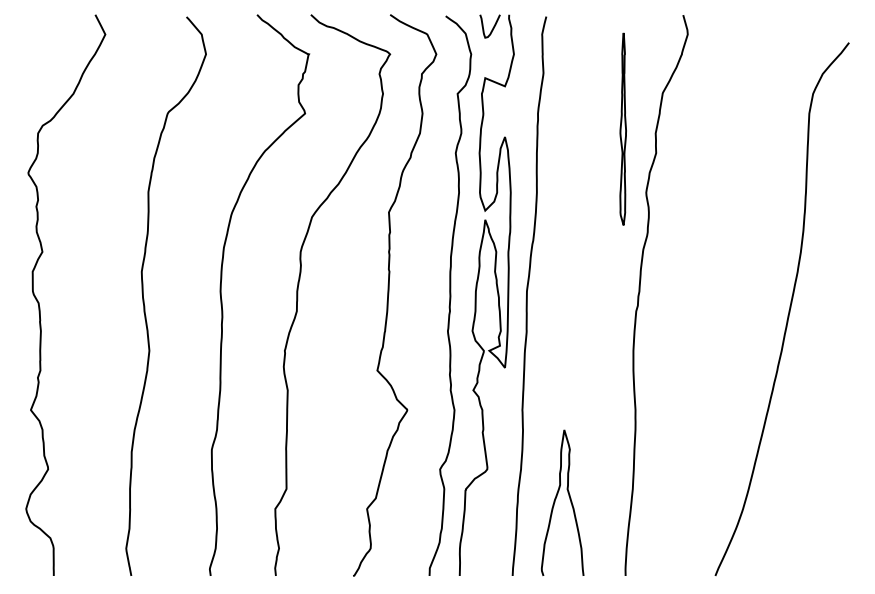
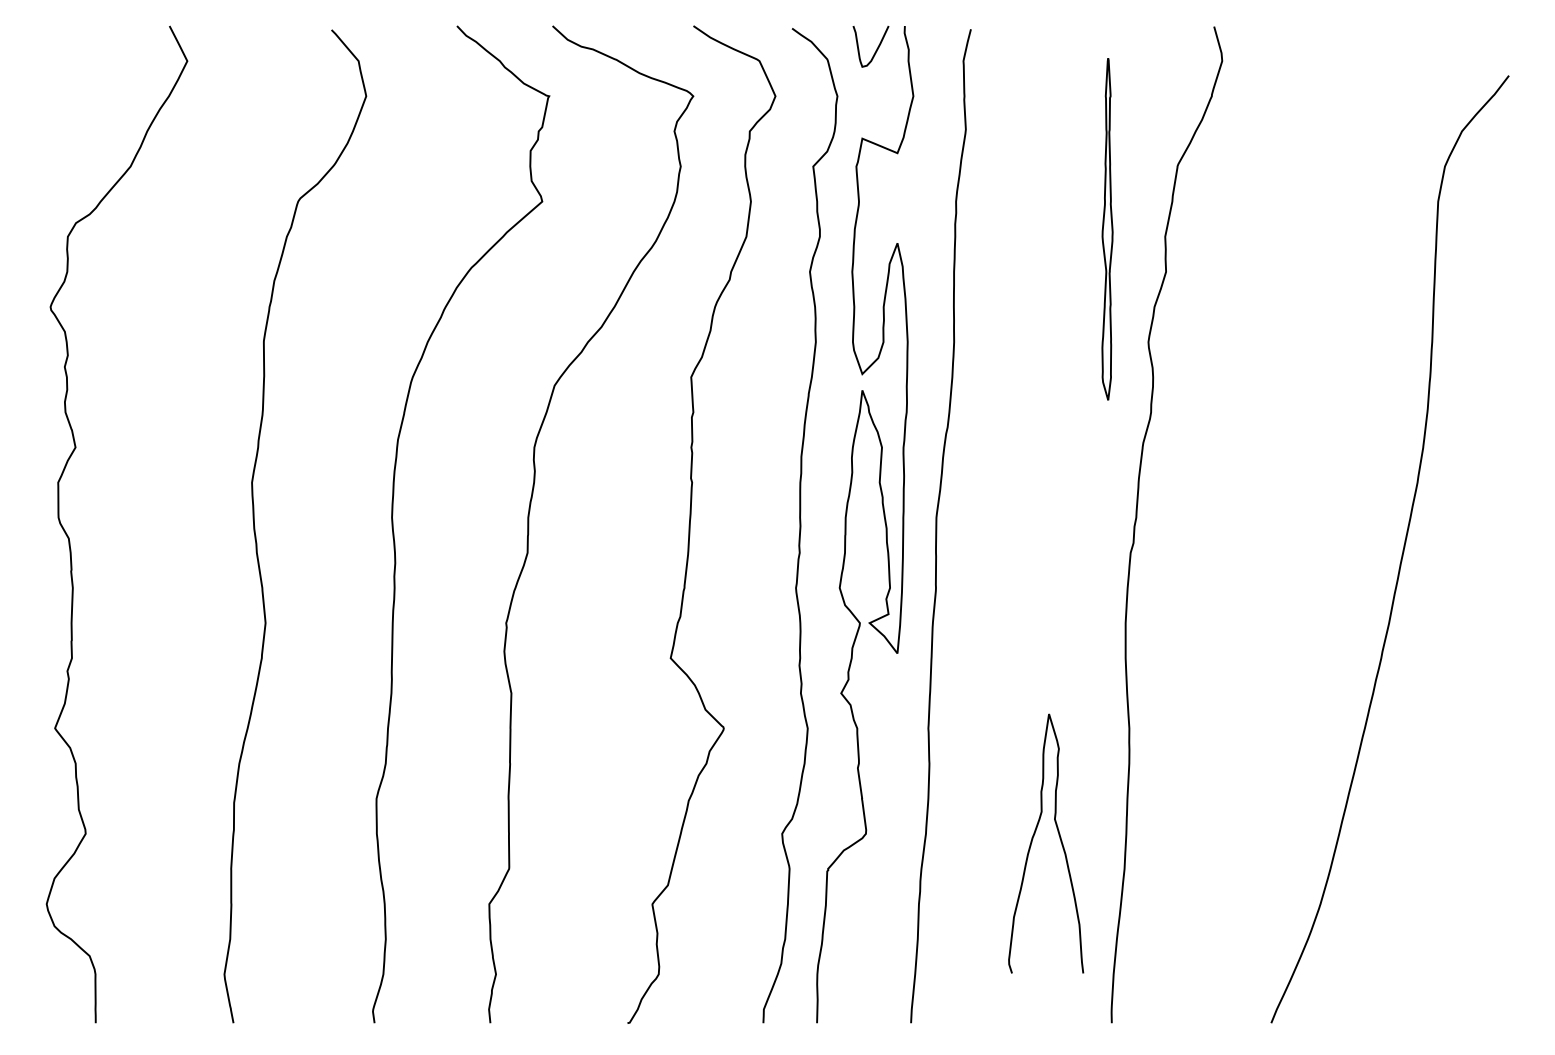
curve: (556, 499) -> (1035, 837), moved

